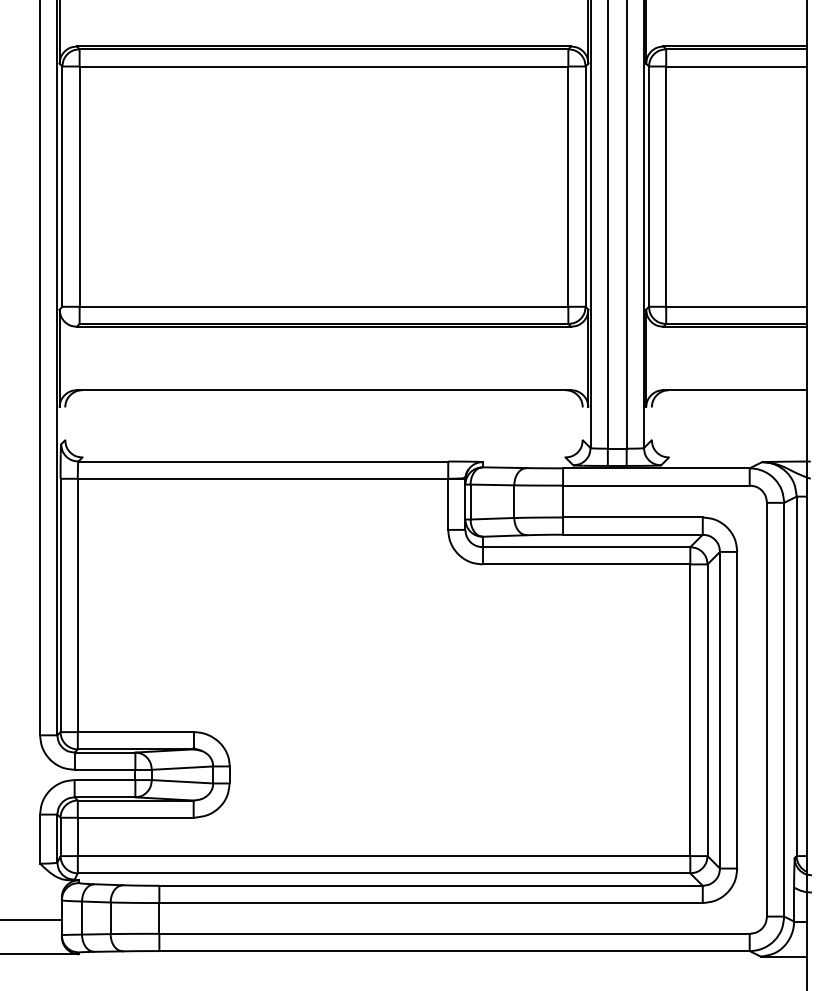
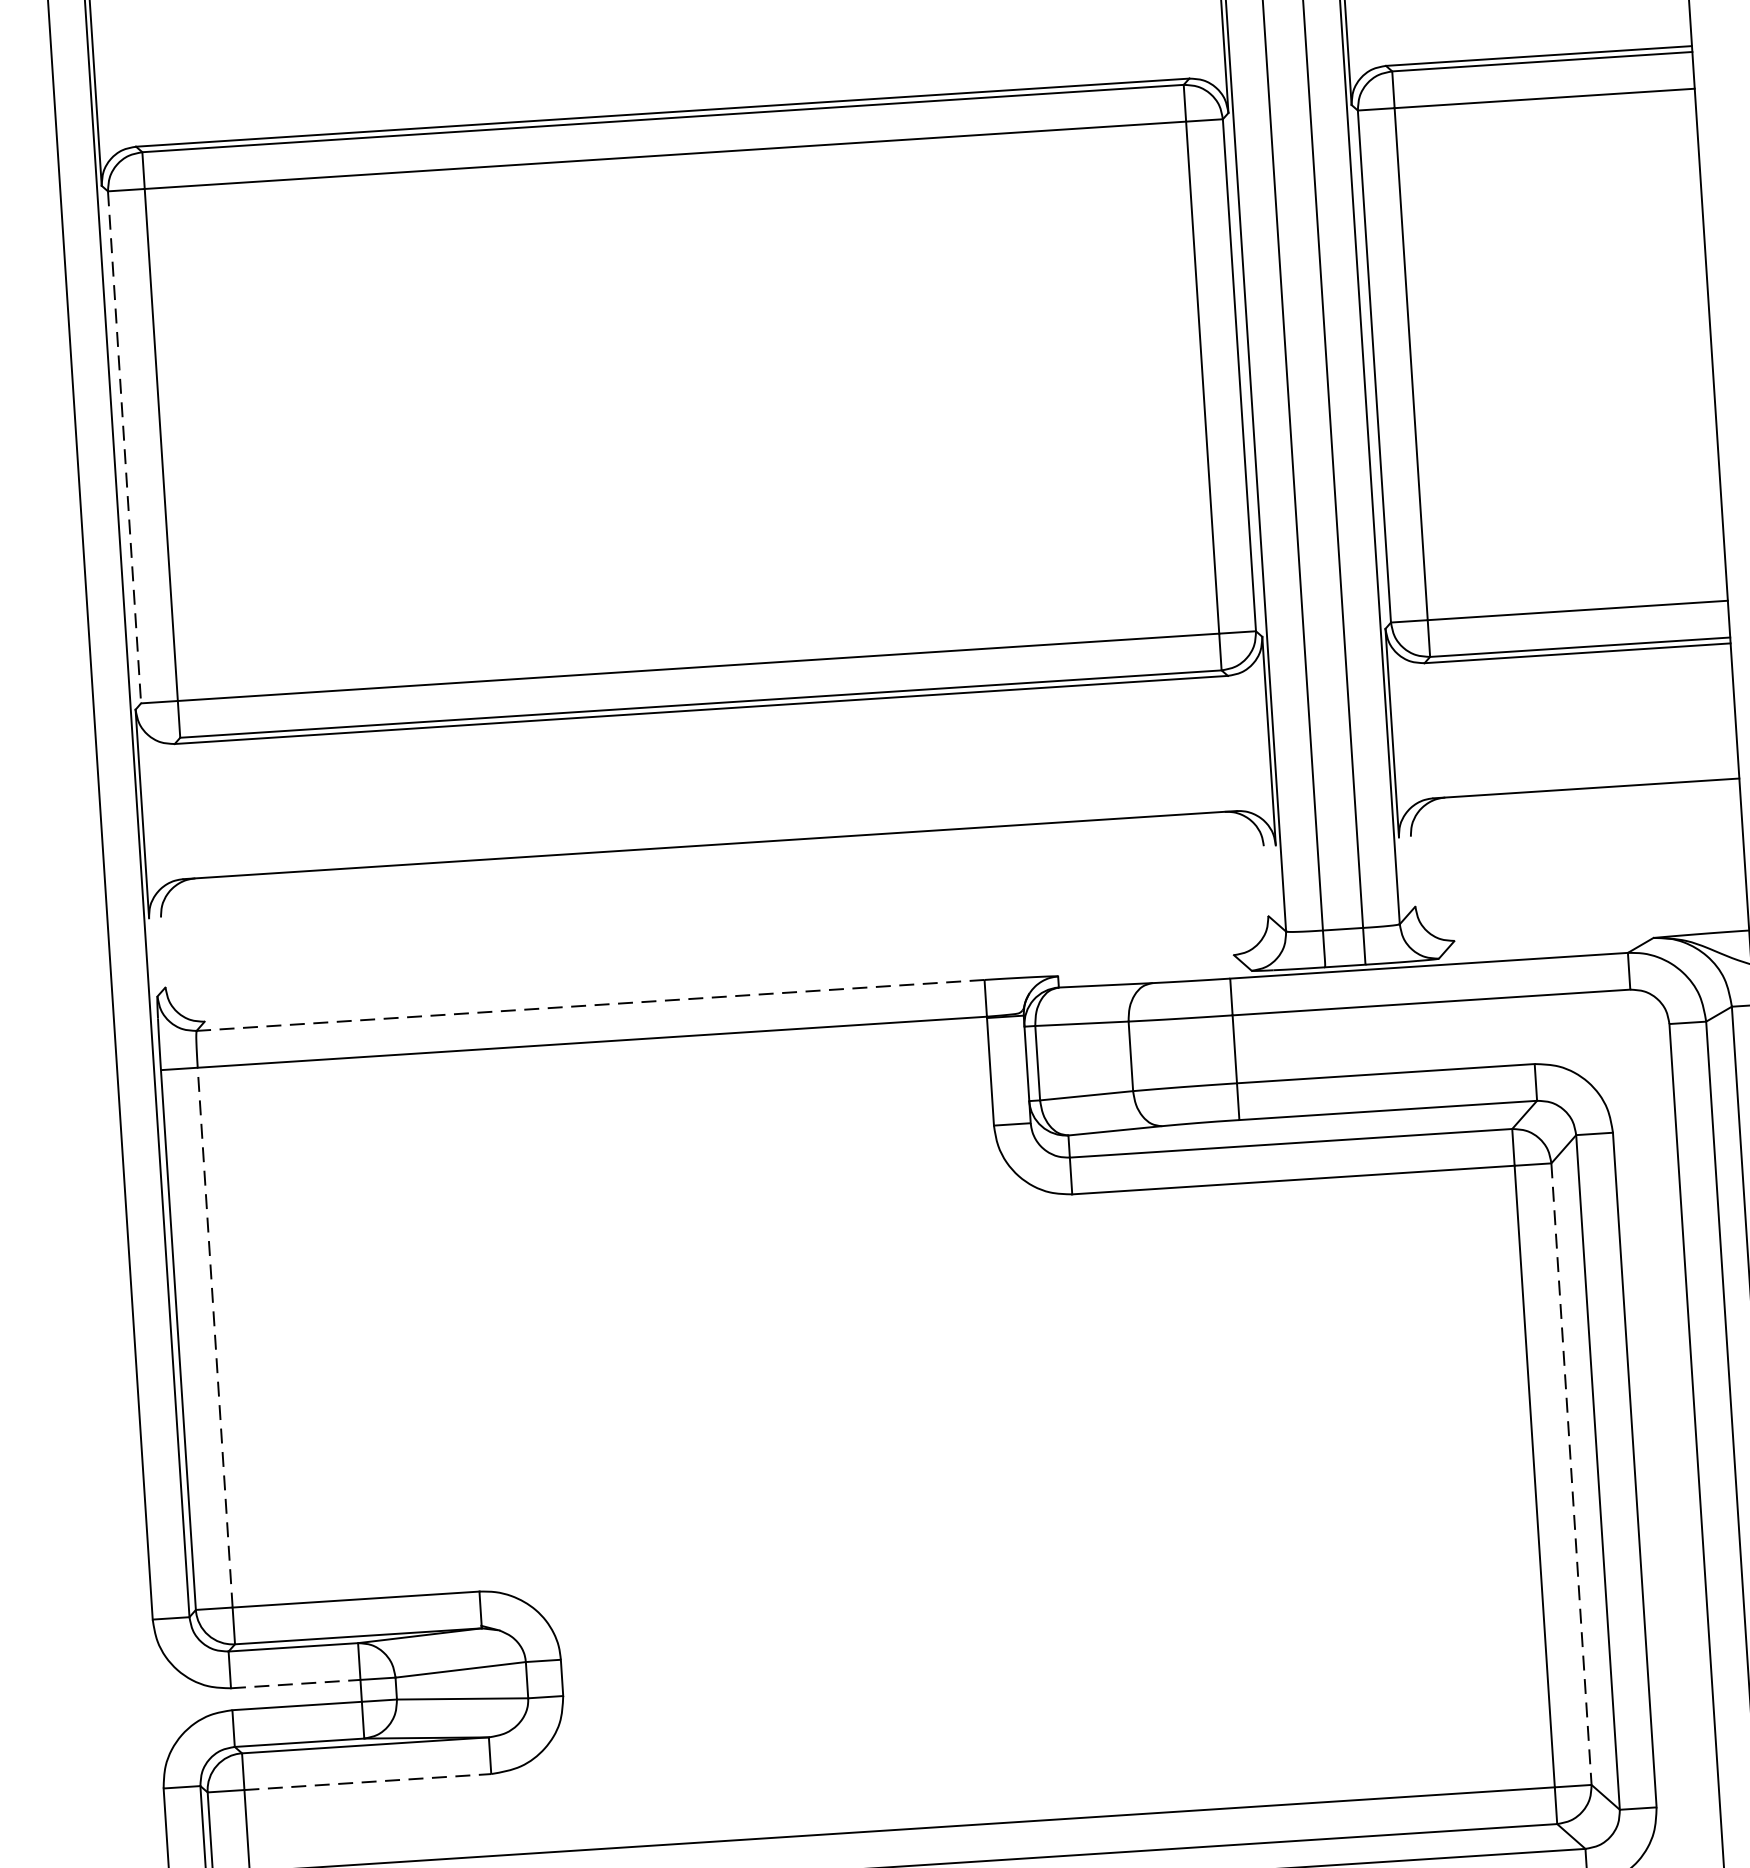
line: (62, 187) -> (124, 449), solid -> dashed
line: (263, 461) -> (590, 1005), solid -> dashed
line: (77, 605) -> (214, 1337), solid -> dashed
line: (707, 710) -> (1571, 1474), solid -> dashed
line: (105, 769) -> (296, 1683), solid -> dashed
line: (135, 817) -> (367, 1781), solid -> dashed

